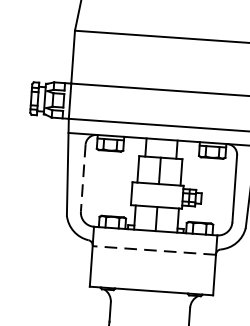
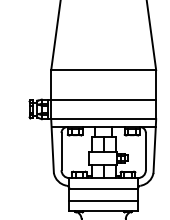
line: (83, 178) -> (61, 151), dashed -> solid
line: (154, 249) -> (103, 188), dashed -> solid
line: (152, 271) -> (103, 200), added

